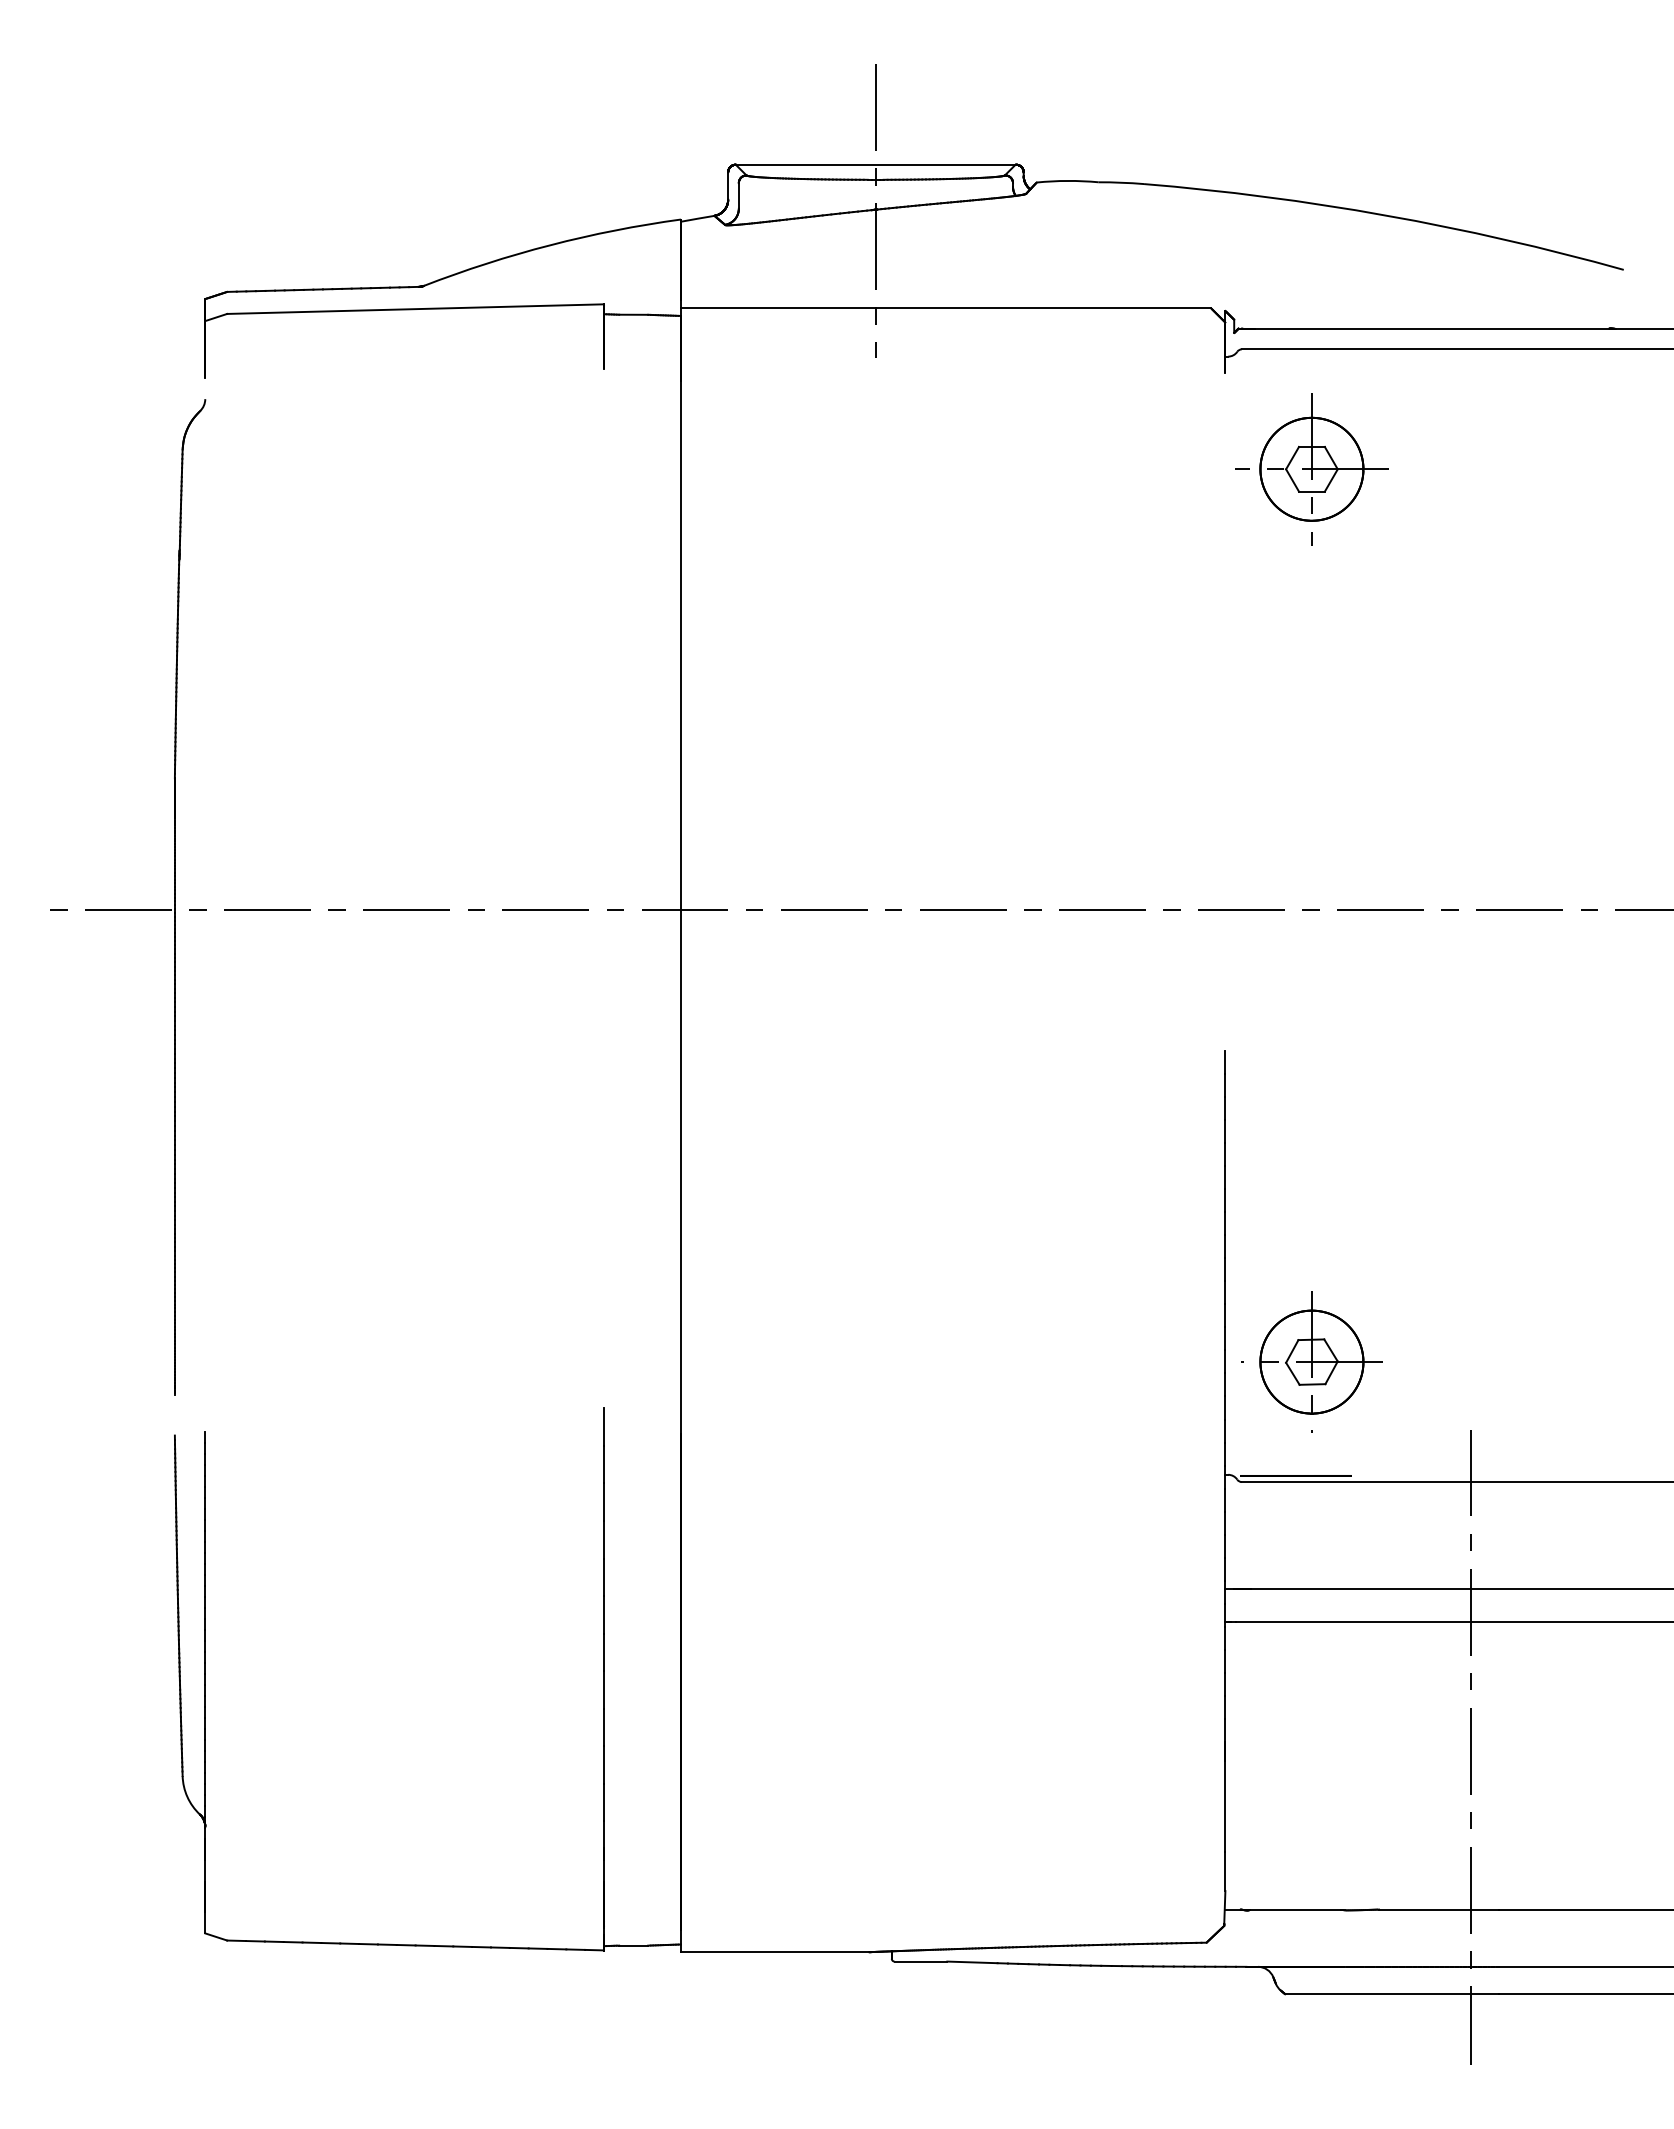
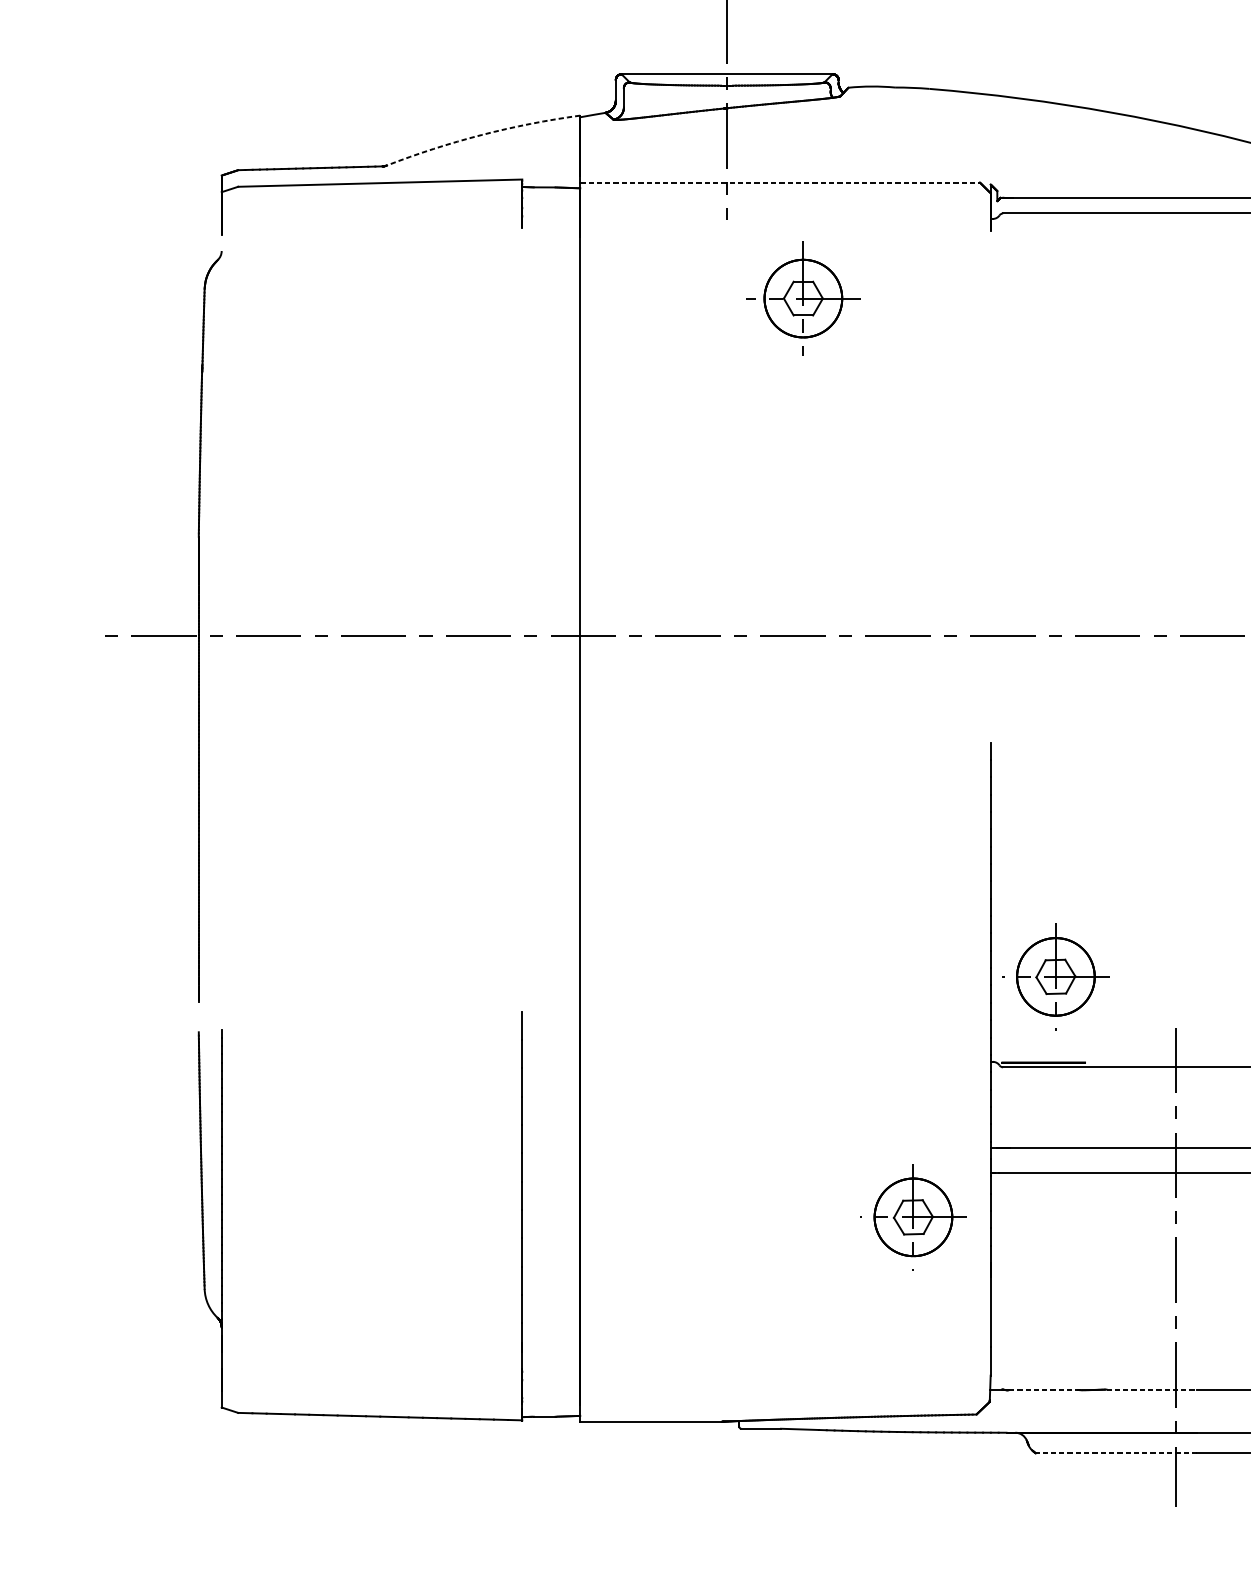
arc: (550, 245) -> (481, 135), solid -> dashed
line: (946, 308) -> (780, 182), solid -> dashed
part: (1311, 469) -> (803, 298), moved
part: (1122, 1680) -> (913, 1216), added
line: (1439, 1909) -> (1152, 1389), solid -> dashed
line: (1295, 1910) -> (1043, 1390), solid -> dashed
line: (1391, 1994) -> (1115, 1453), solid -> dashed

